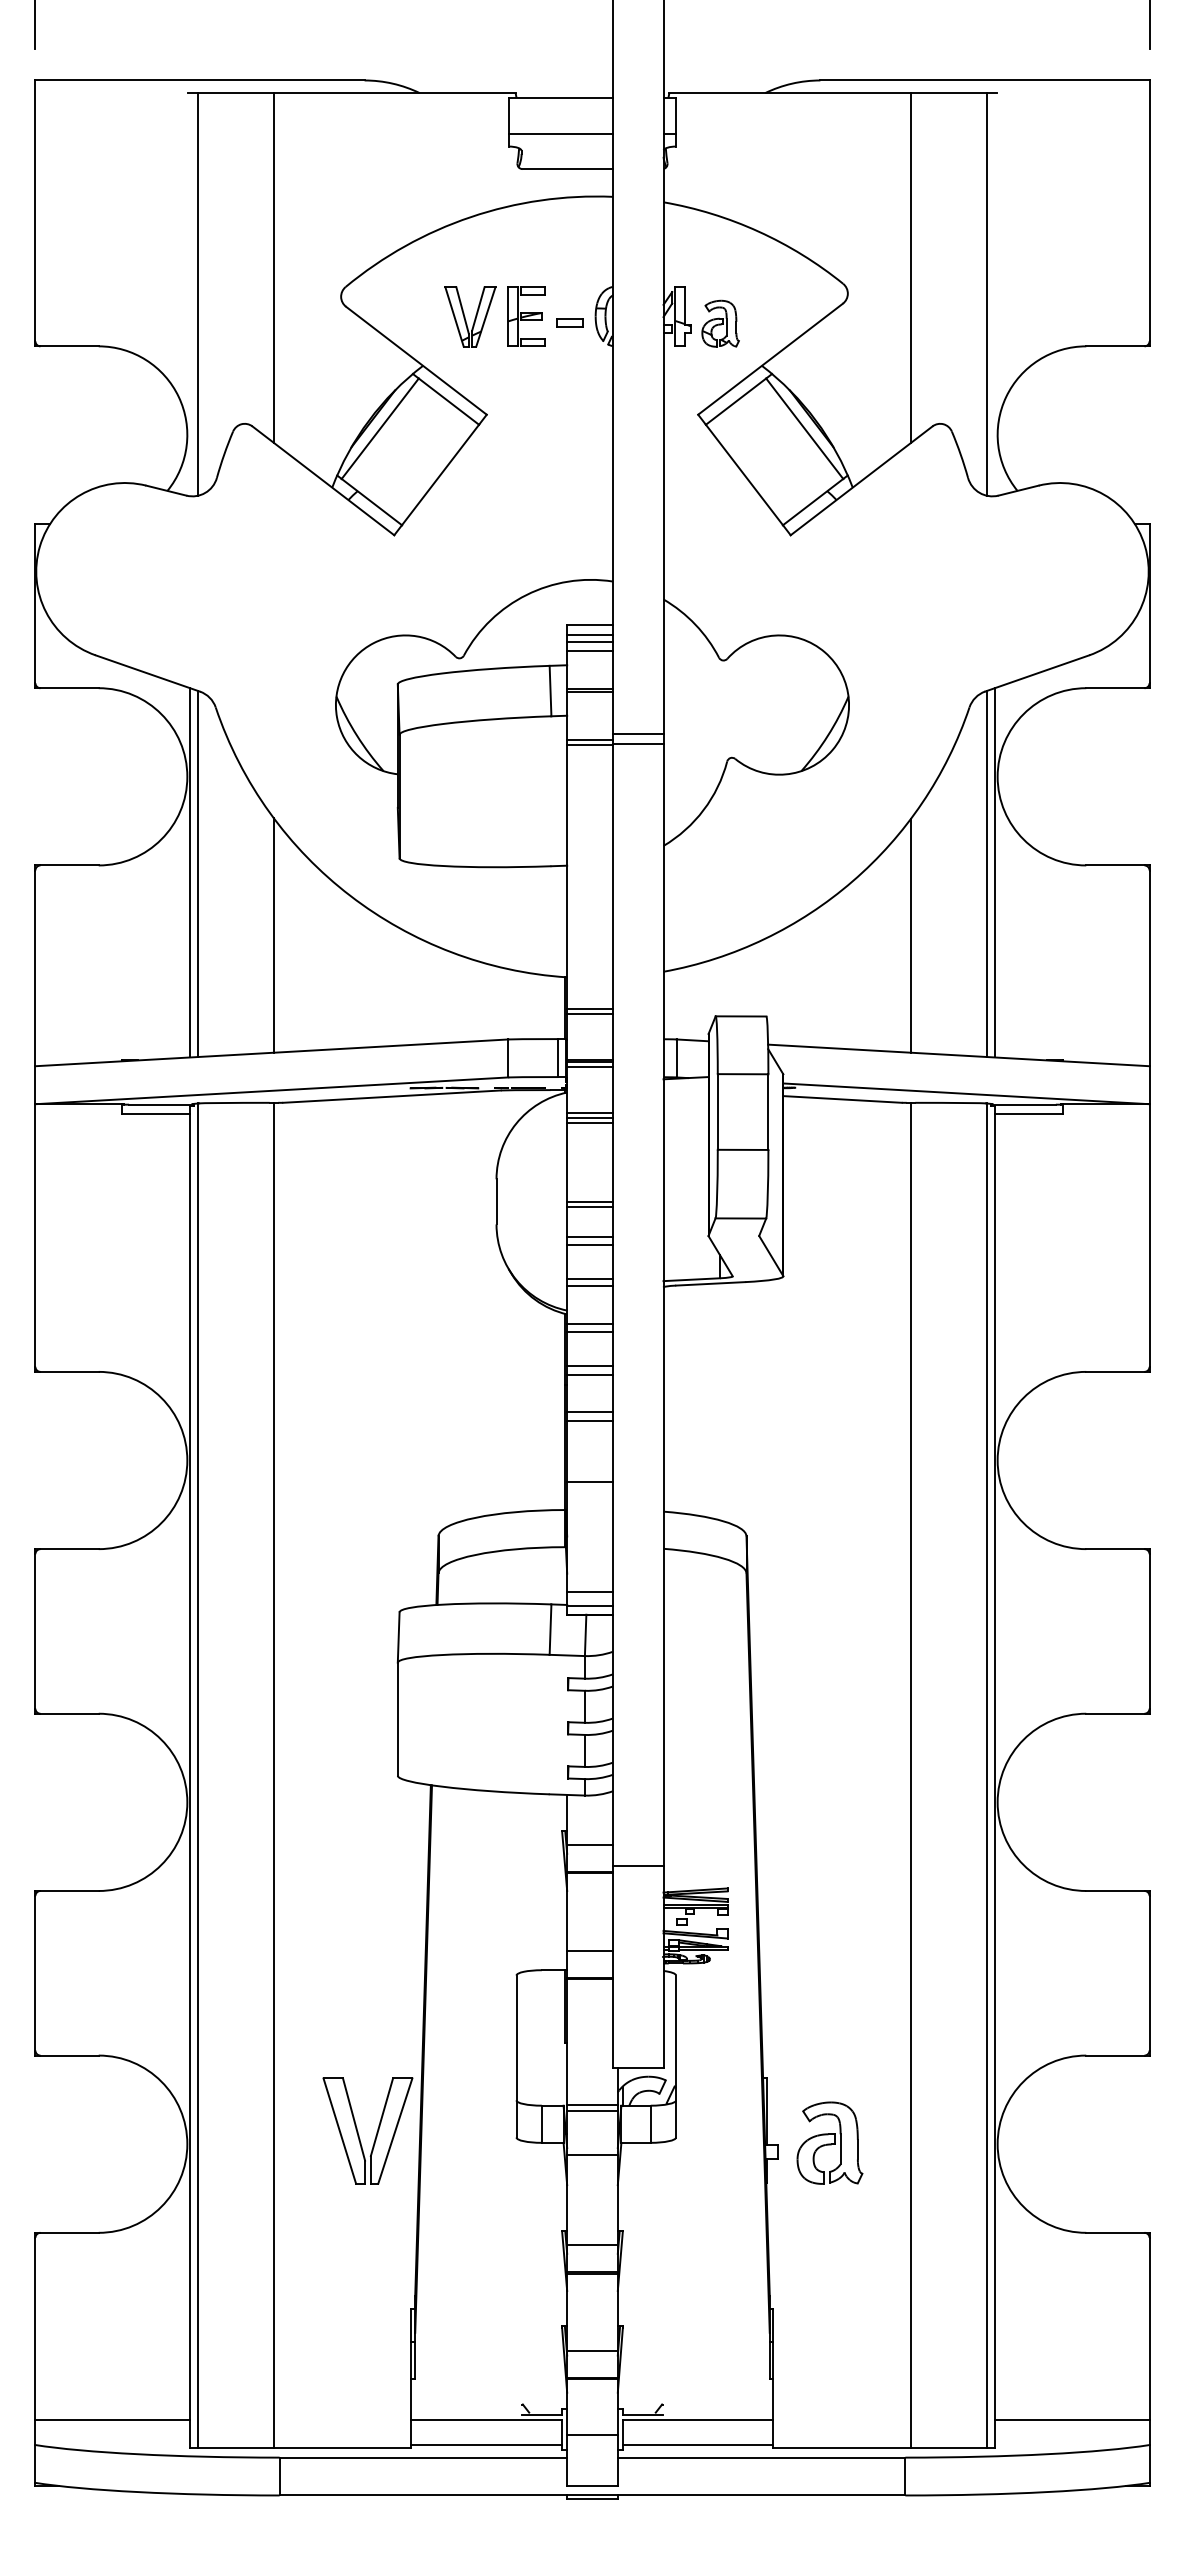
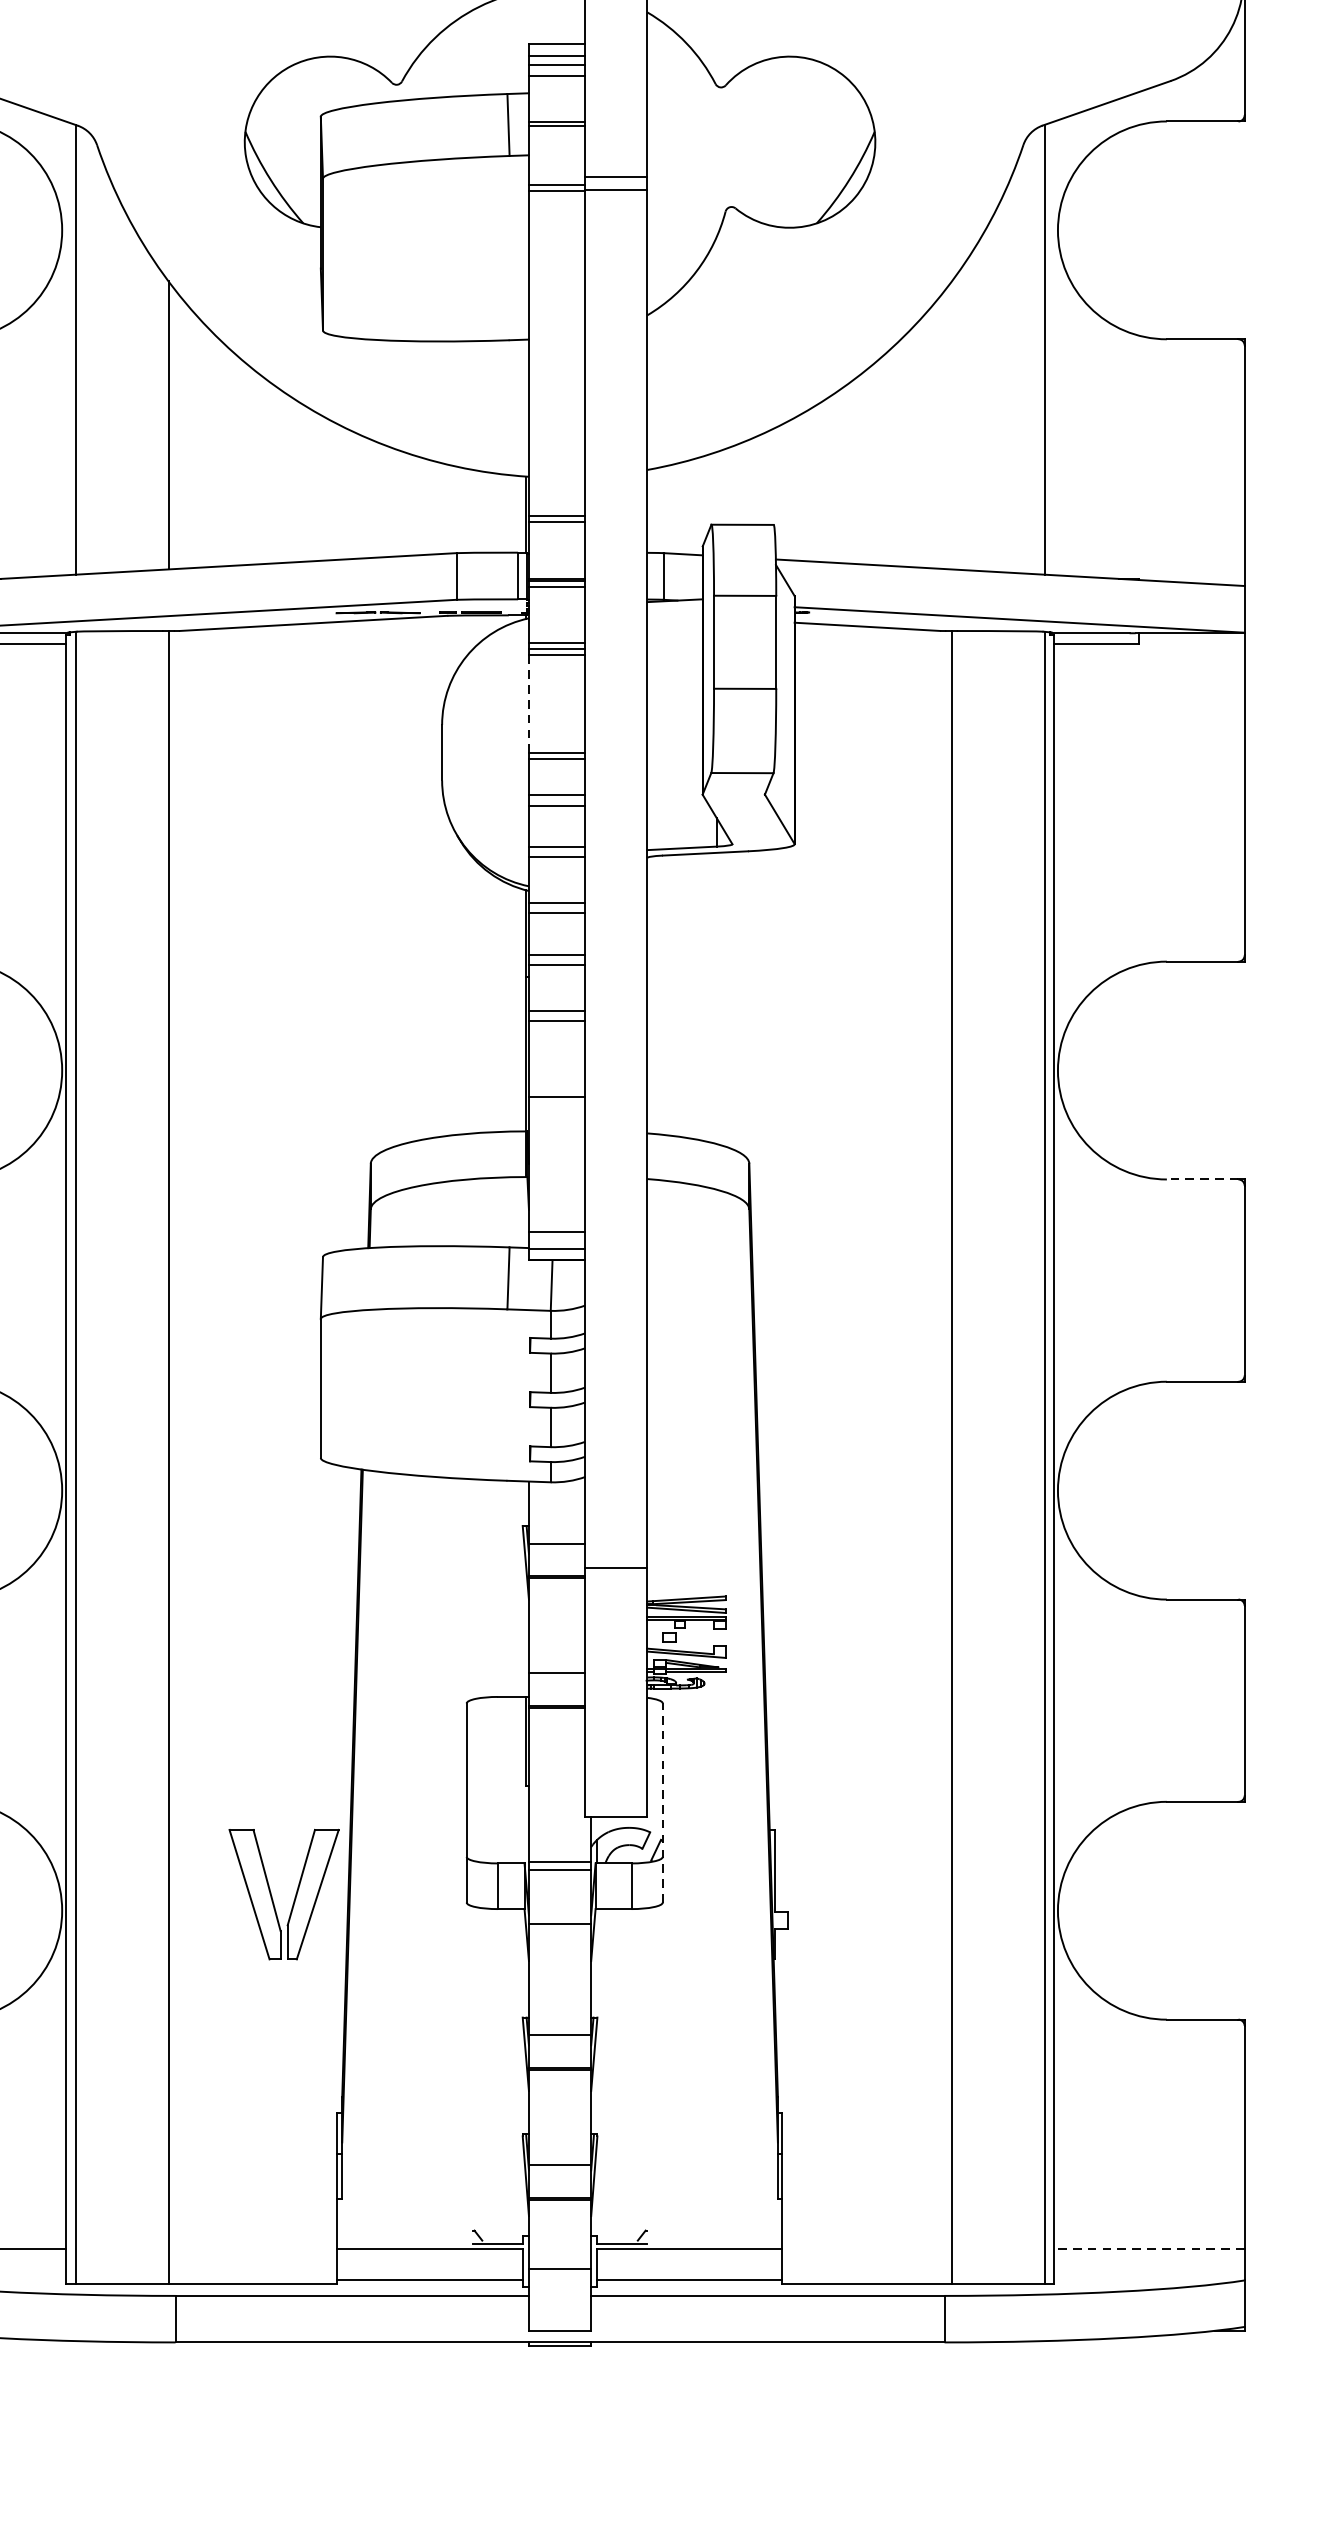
line: (190, 872) -> (66, 347), removed
line: (994, 872) -> (1054, 347), removed
line: (911, 935) -> (952, 425), removed
line: (567, 1162) -> (529, 704), solid -> dashed
line: (1114, 1549) -> (1201, 1179), solid -> dashed
line: (676, 2056) -> (663, 1802), solid -> dashed
part: (829, 2142) -> (851, 1908), removed
line: (1071, 2419) -> (1148, 2249), solid -> dashed

